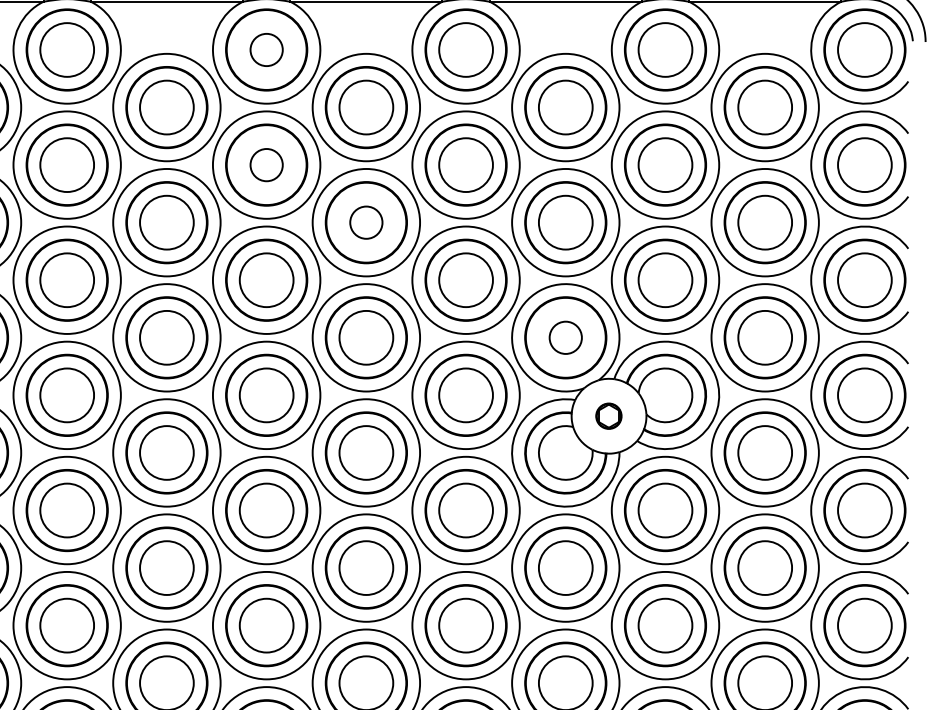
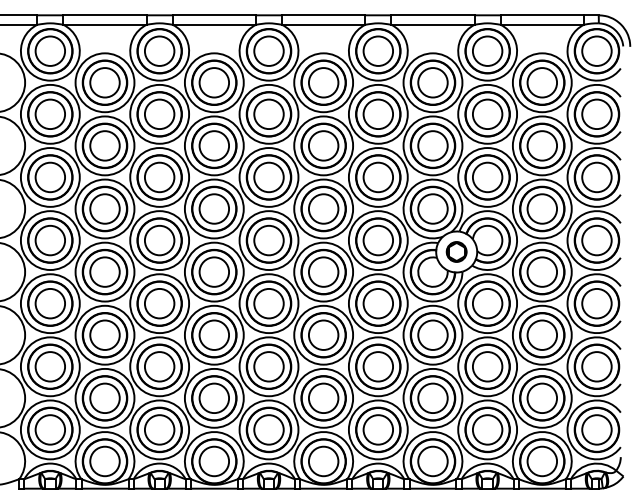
circle: (265, 48) -> (268, 50), size x1.67
circle: (265, 165) -> (268, 114), size x1.67
circle: (366, 221) -> (323, 145), size x1.67
circle: (564, 336) -> (432, 208), size x1.67
part: (608, 415) -> (456, 251), size x1.43

